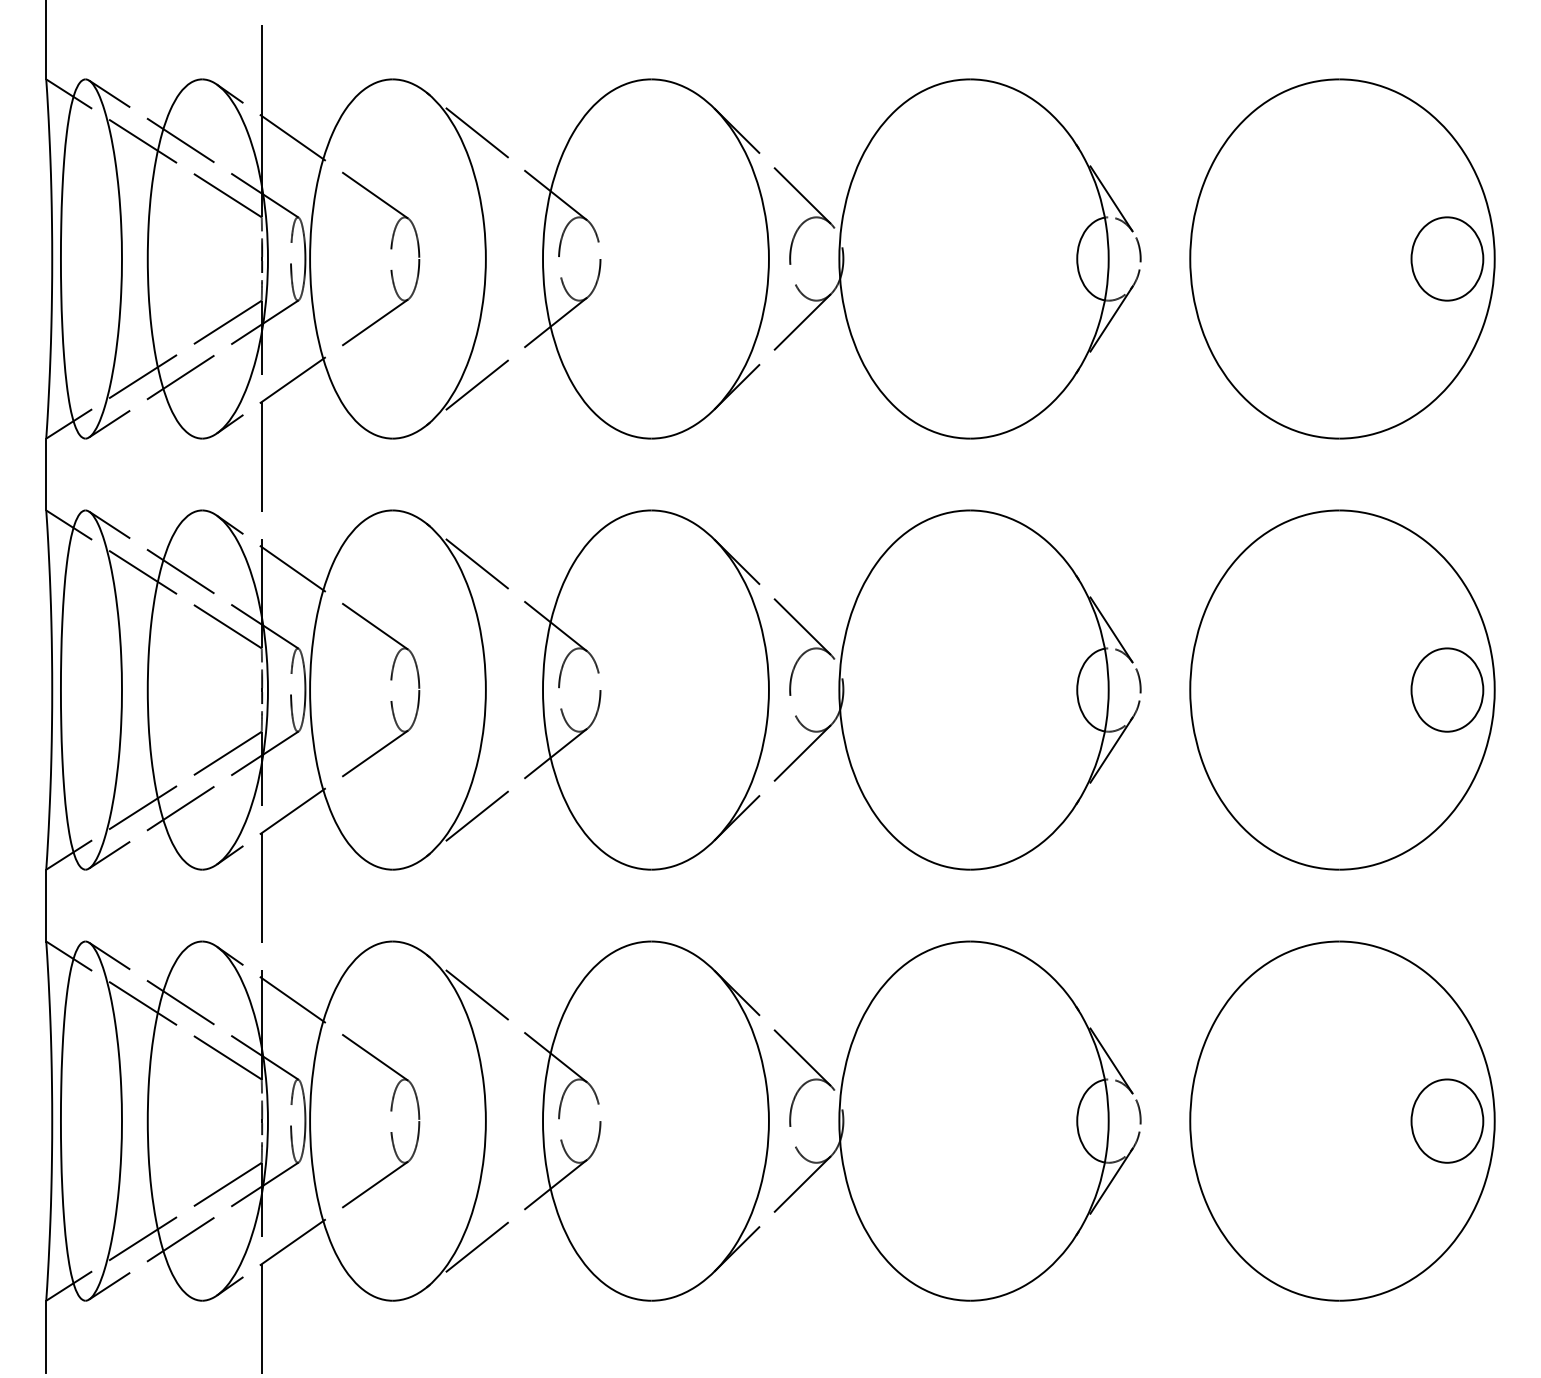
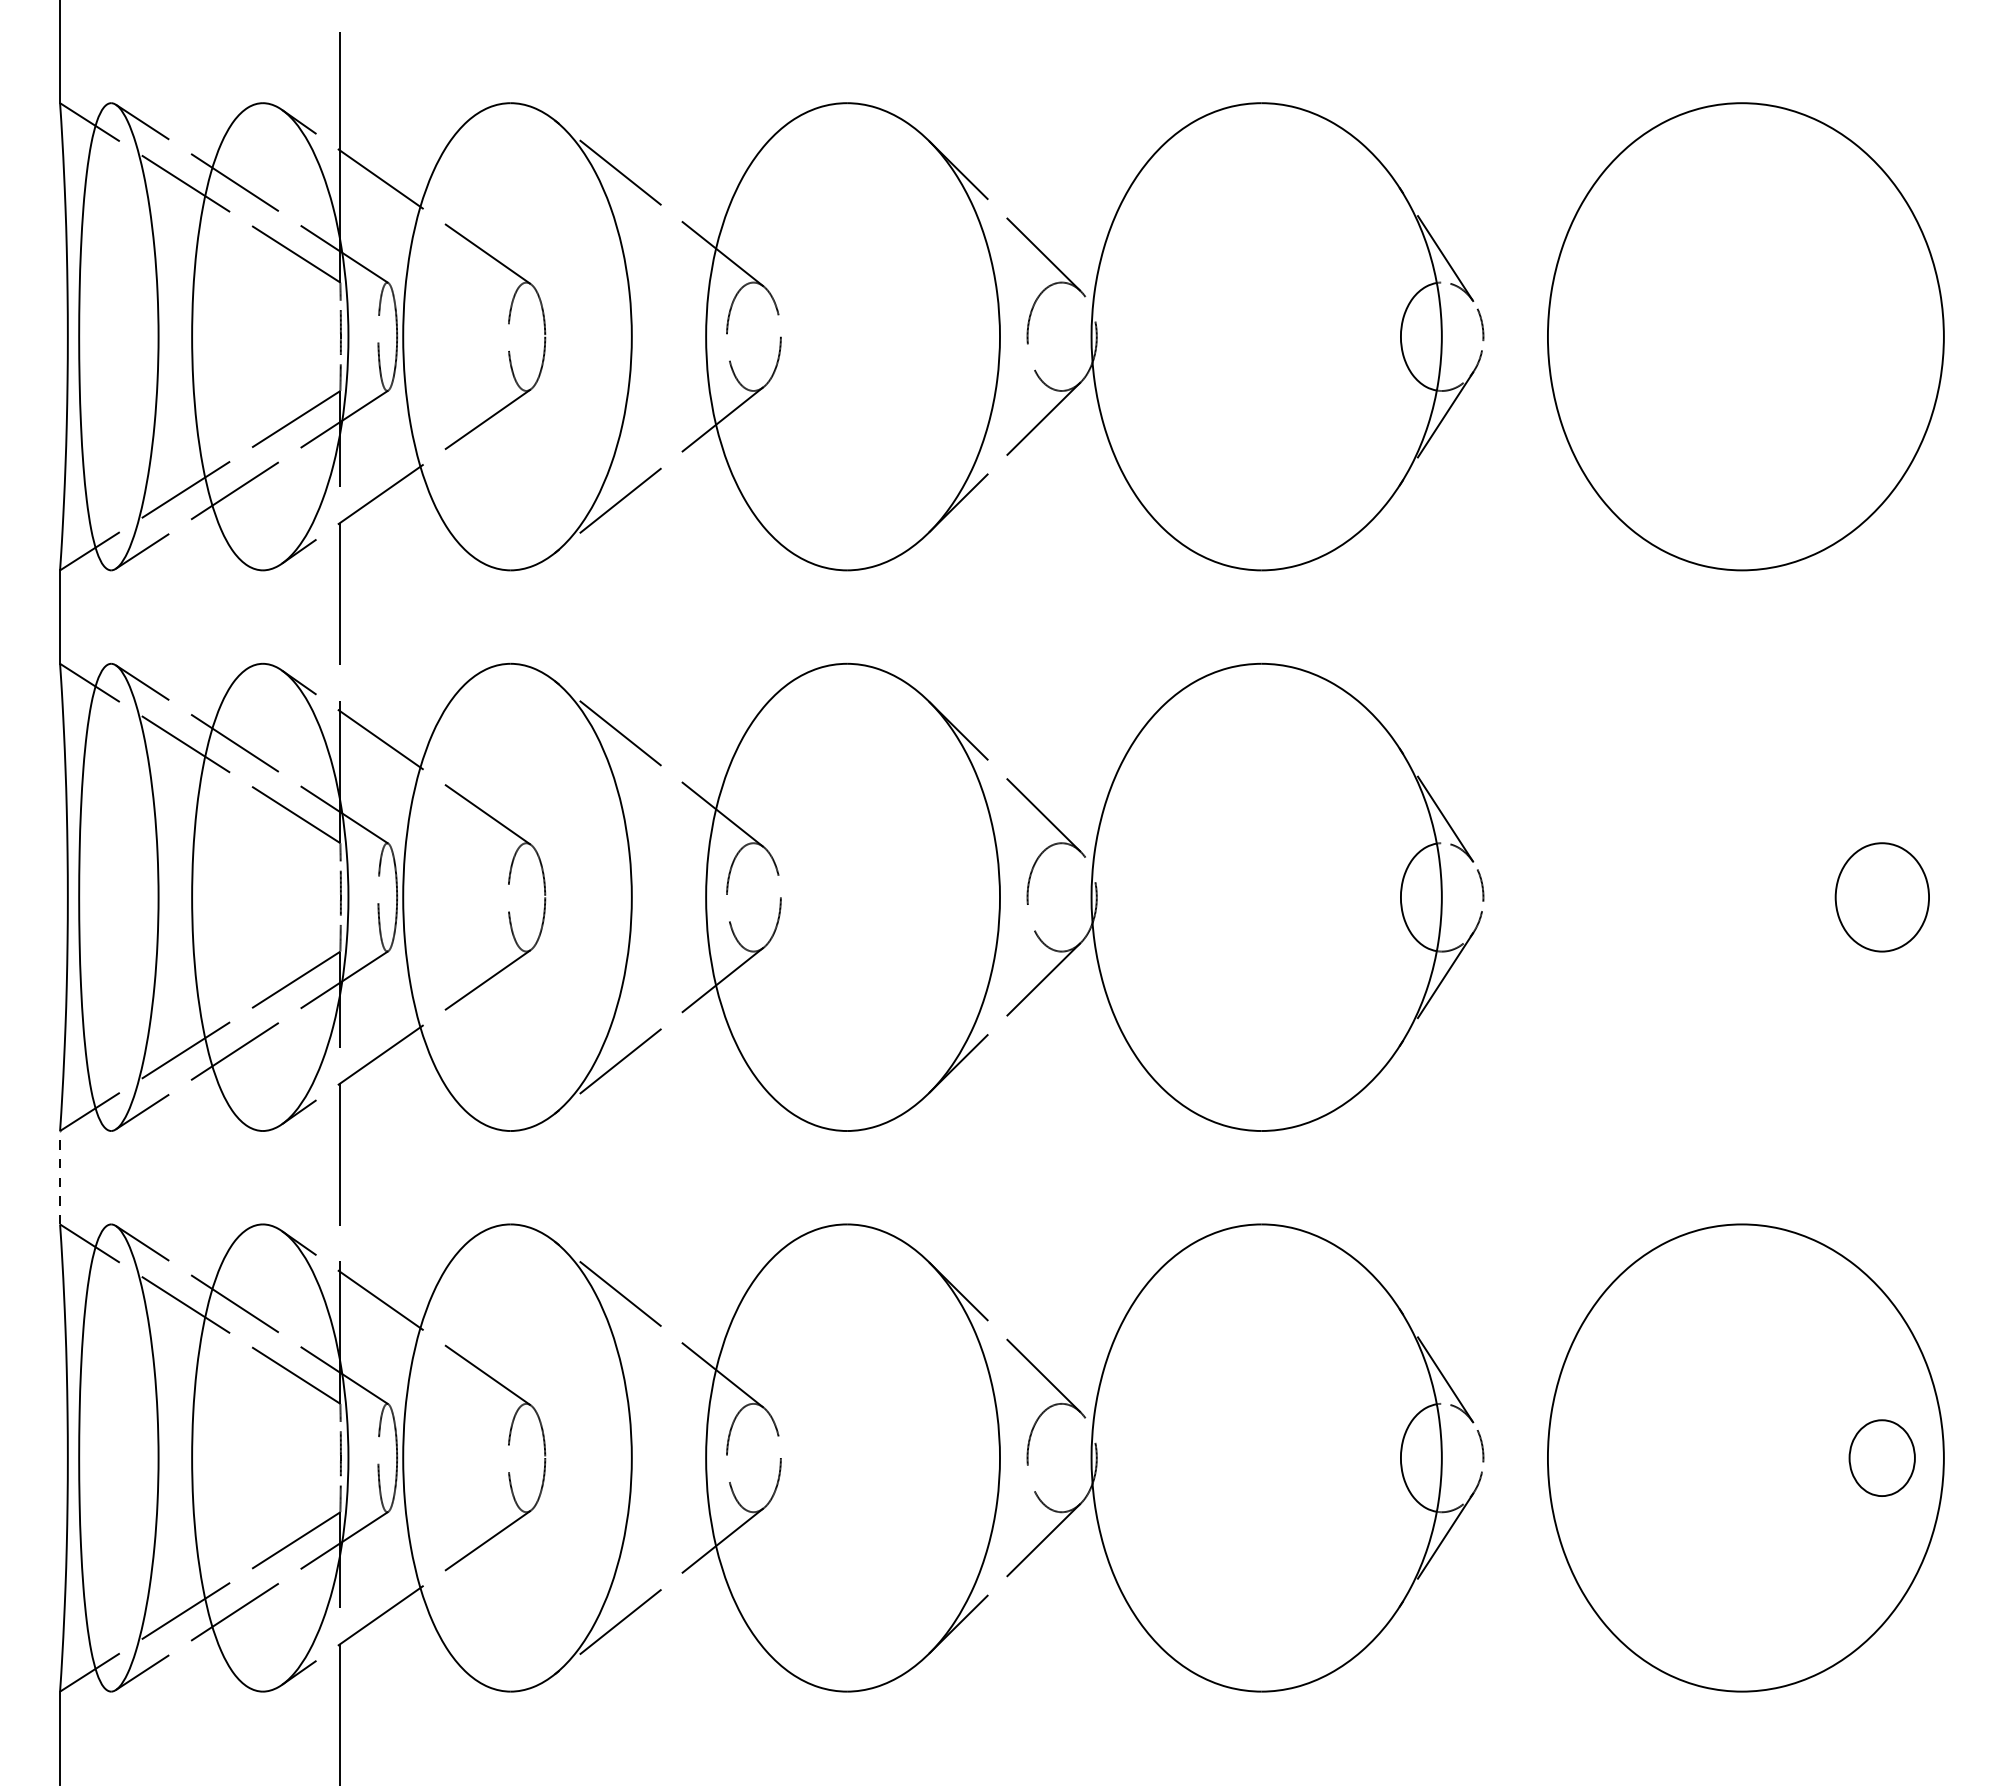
part: (1446, 258) -> (1881, 336), removed
part: (1342, 689) -> (1745, 896), removed
line: (46, 905) -> (60, 1177), solid -> dashed
part: (1446, 1121) -> (1881, 1458), size x0.7

